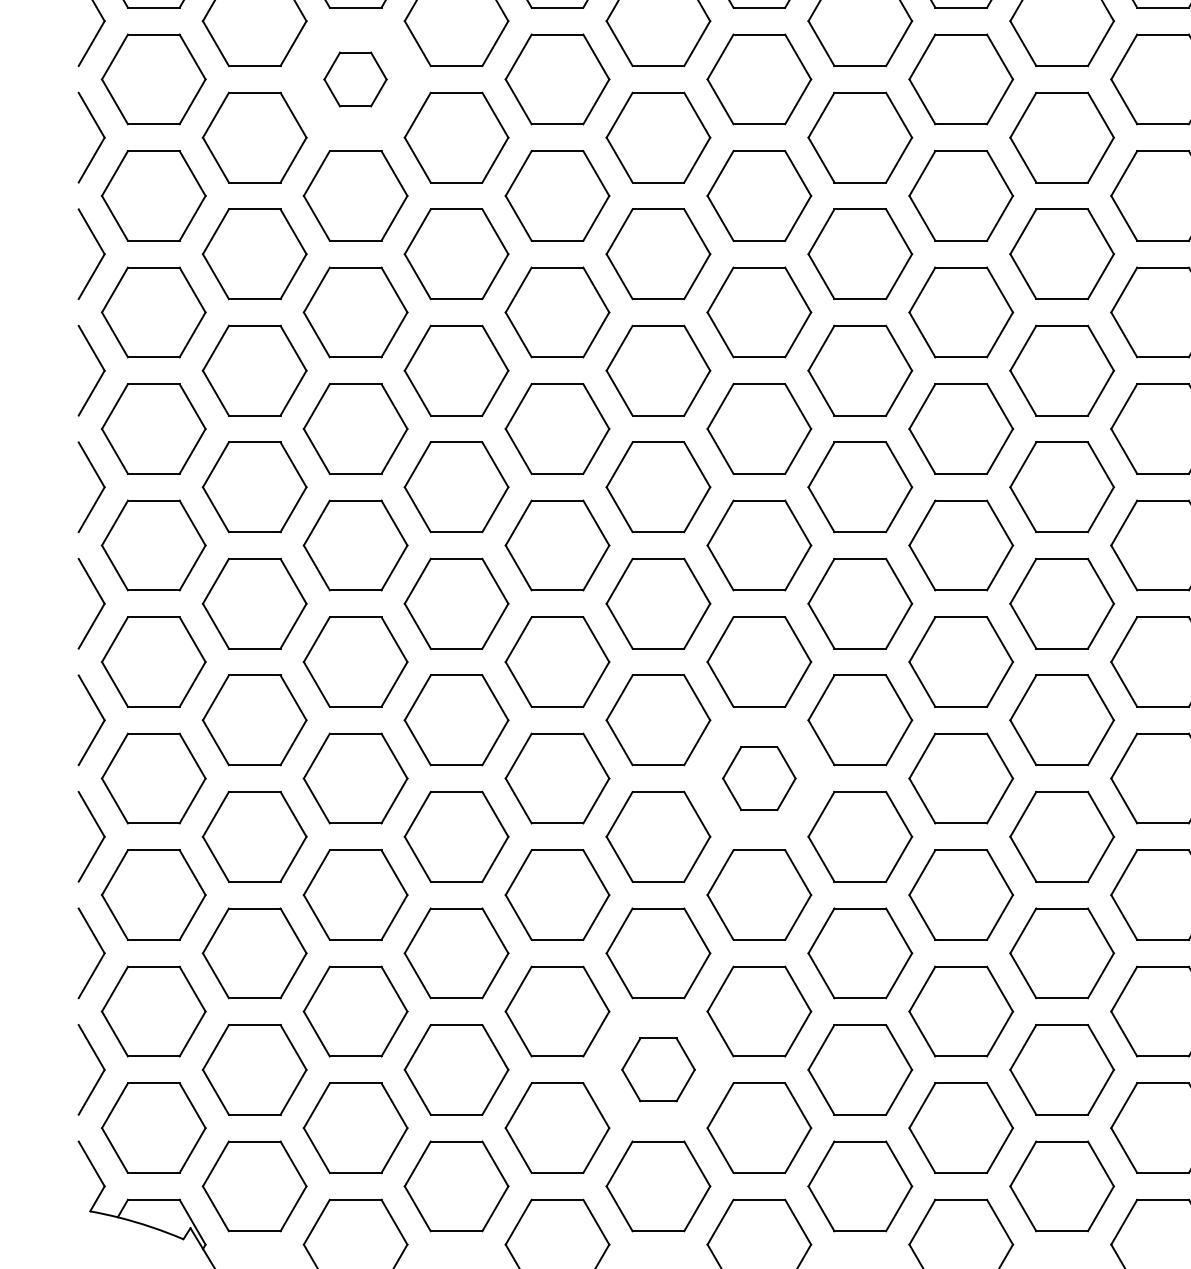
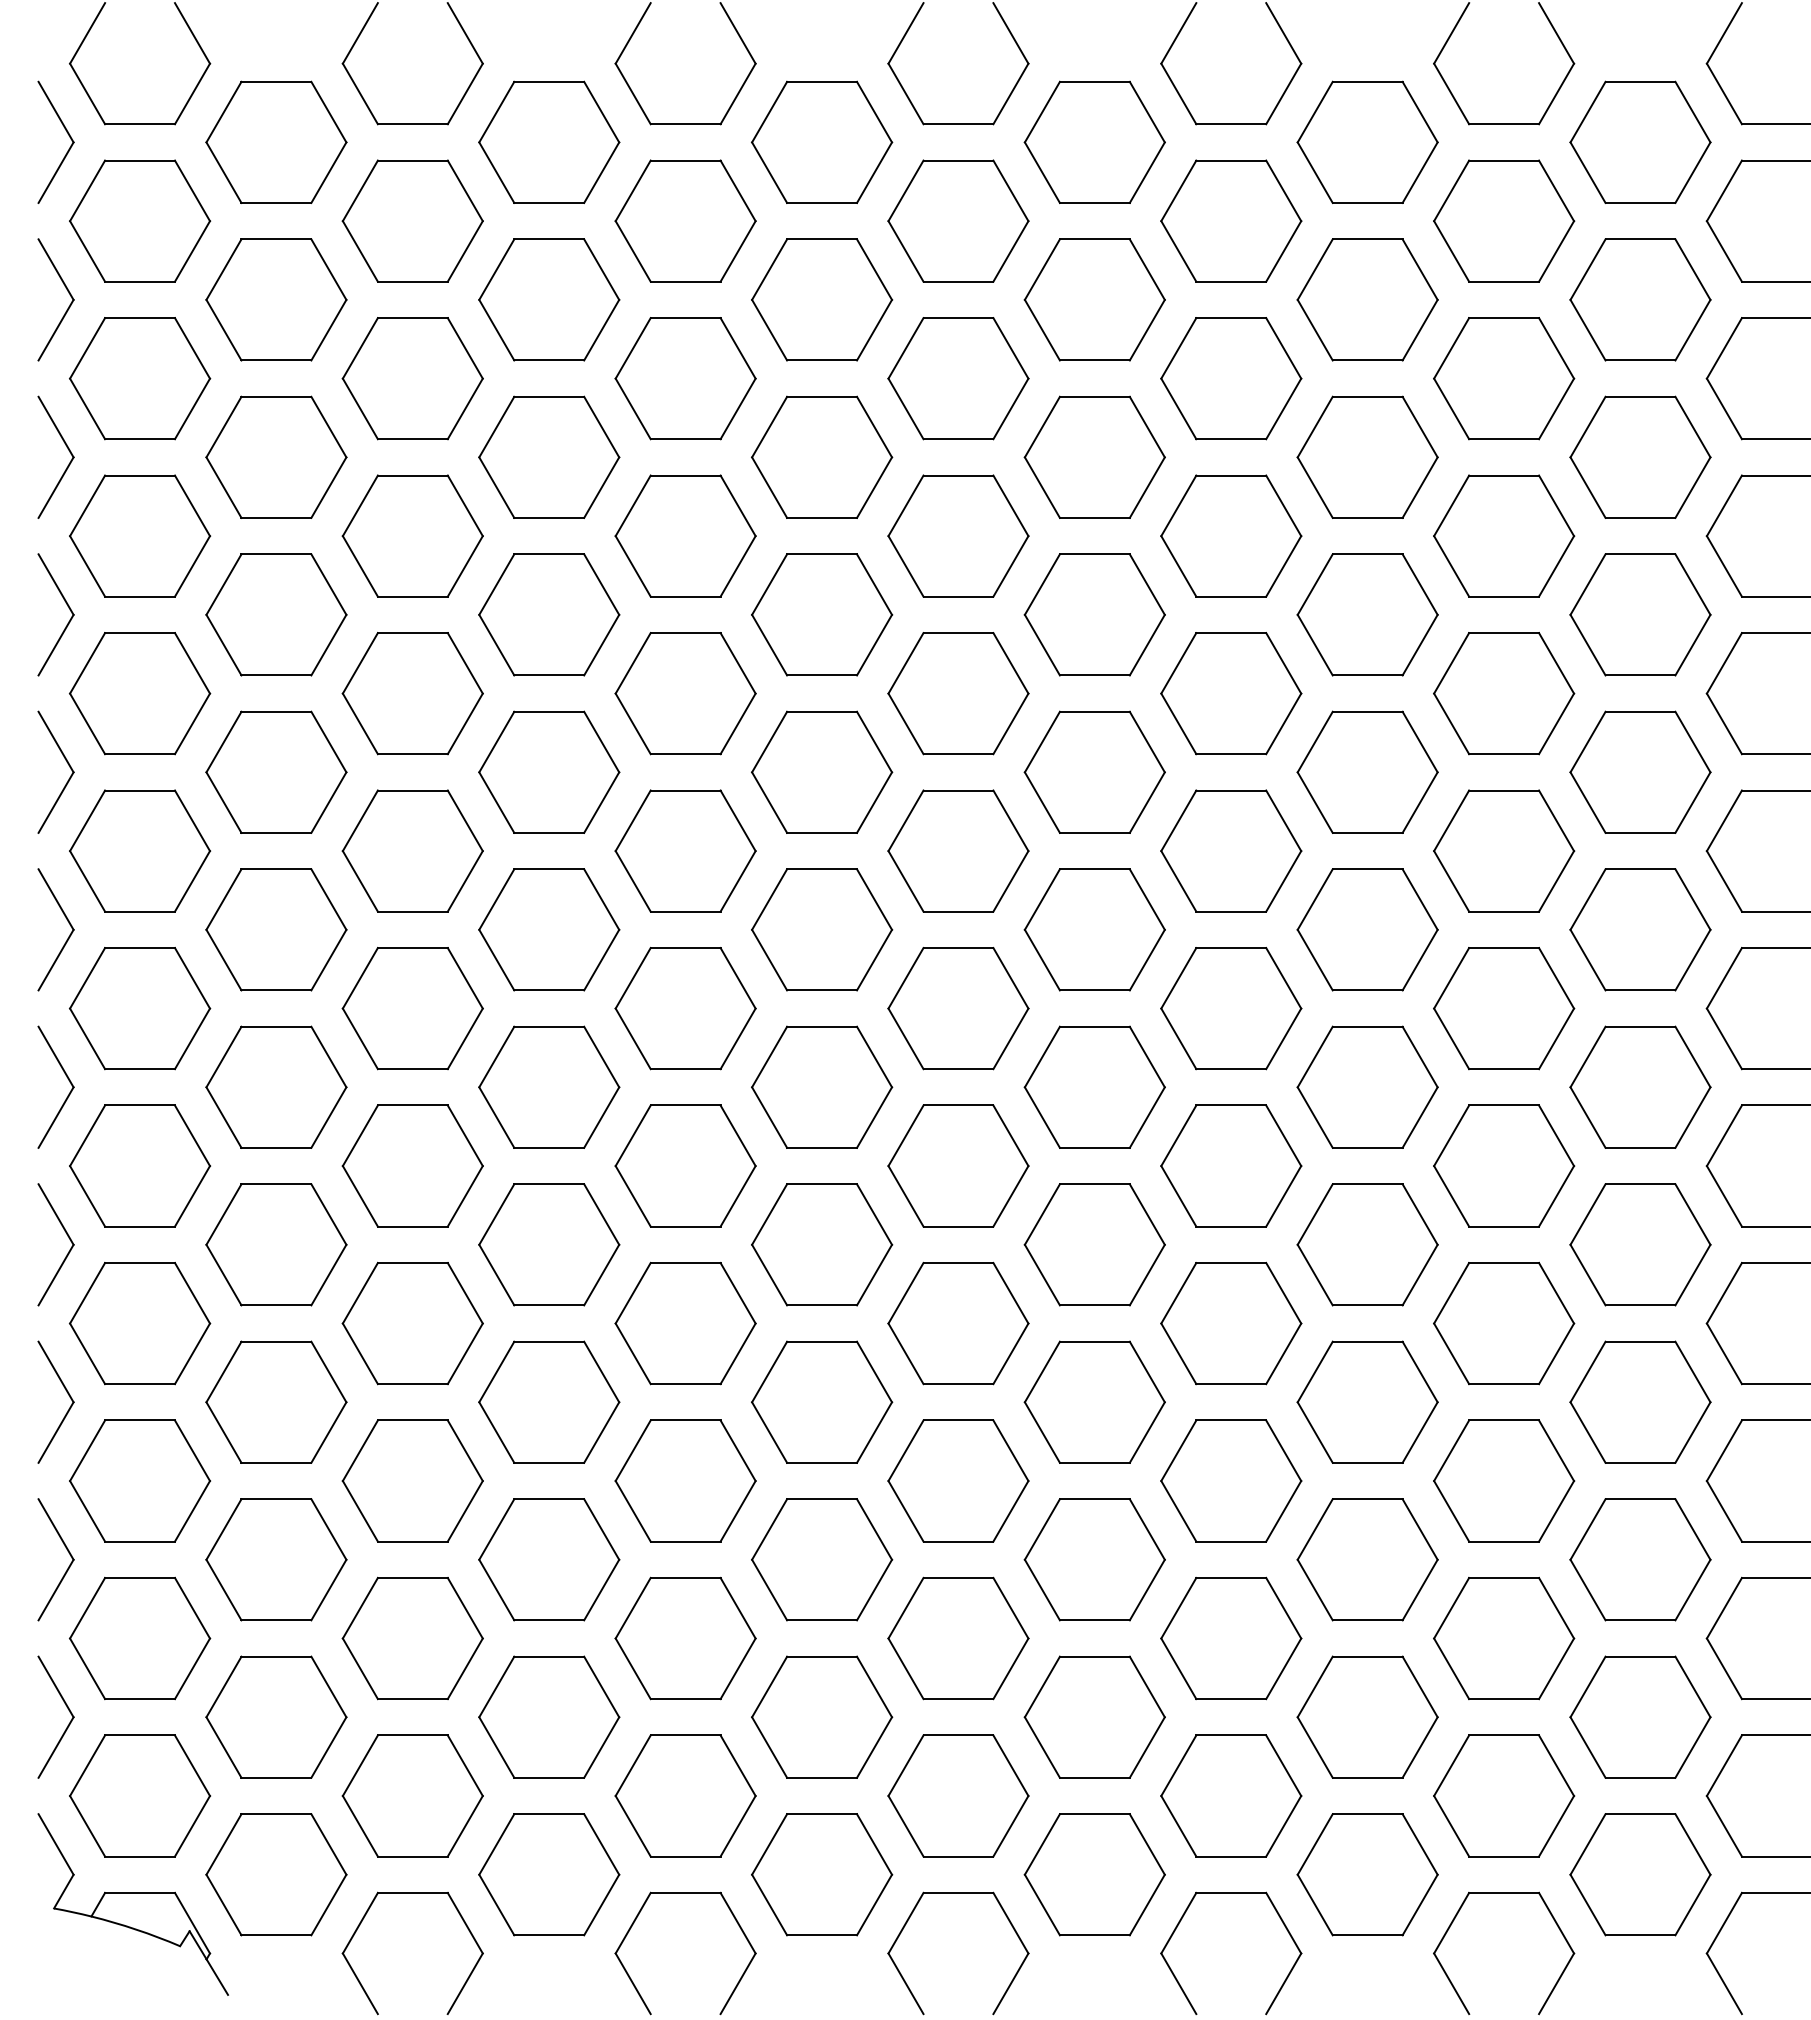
part: (355, 79) -> (412, 378), size x1.67
part: (759, 778) -> (958, 1323), size x1.43
part: (658, 1069) -> (822, 1716), size x1.43

